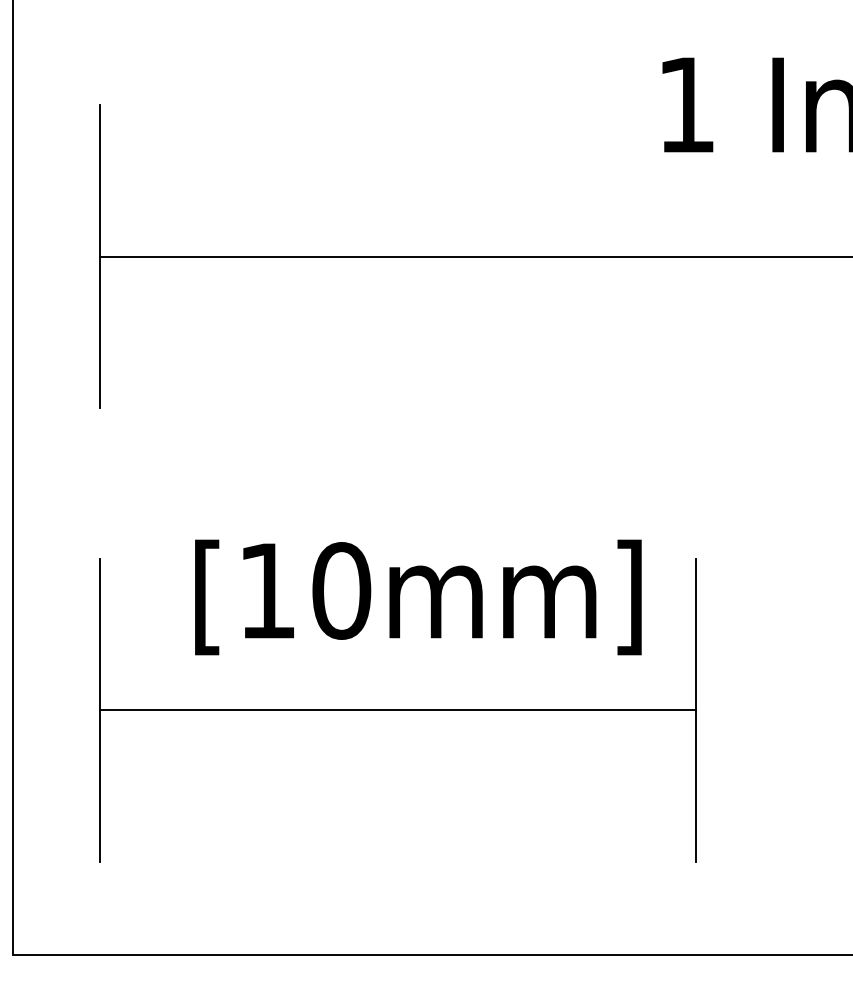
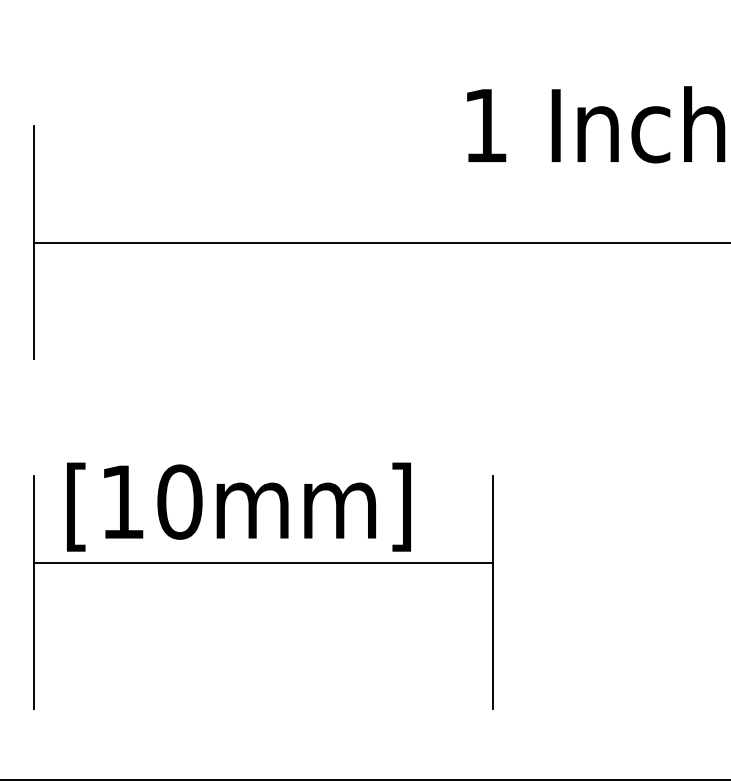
text: (417, 596) -> (238, 506), moved
line: (398, 710) -> (263, 563), moved

